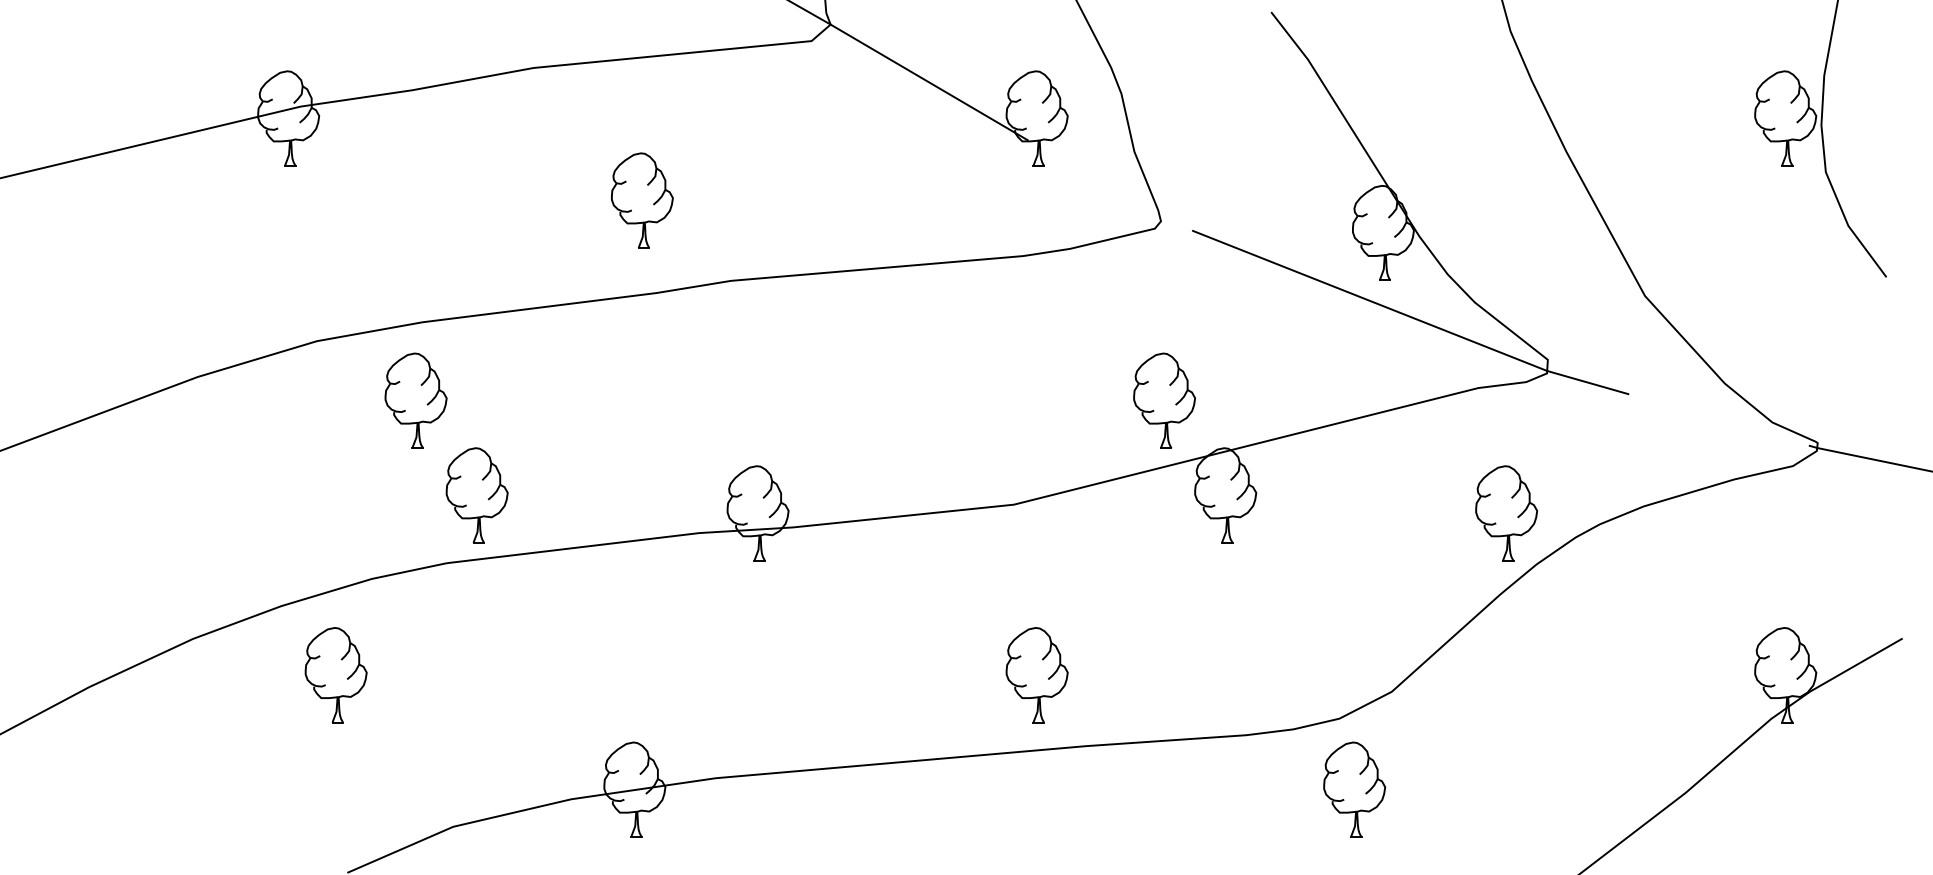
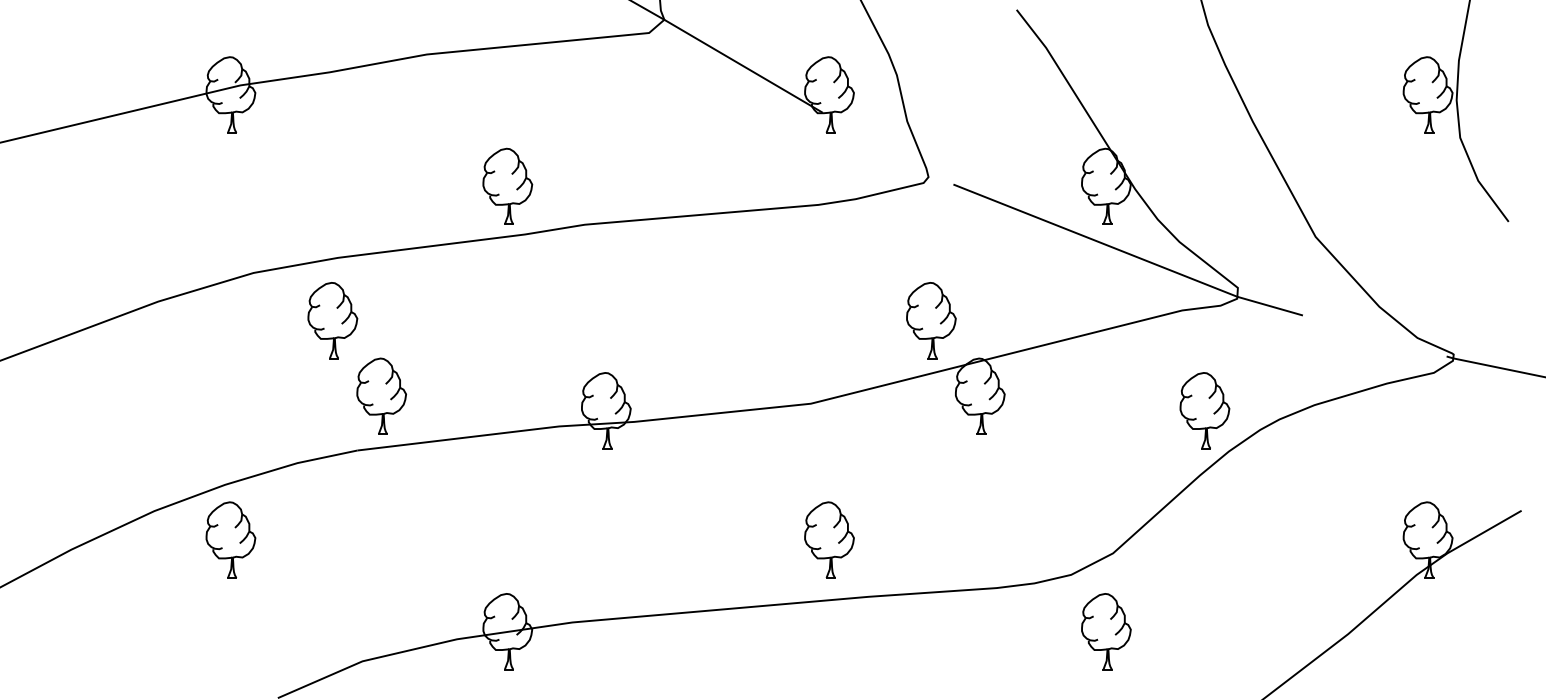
part: (641, 199) -> (507, 185), moved
part: (335, 674) -> (230, 539), moved
part: (1354, 789) -> (1106, 631), moved

